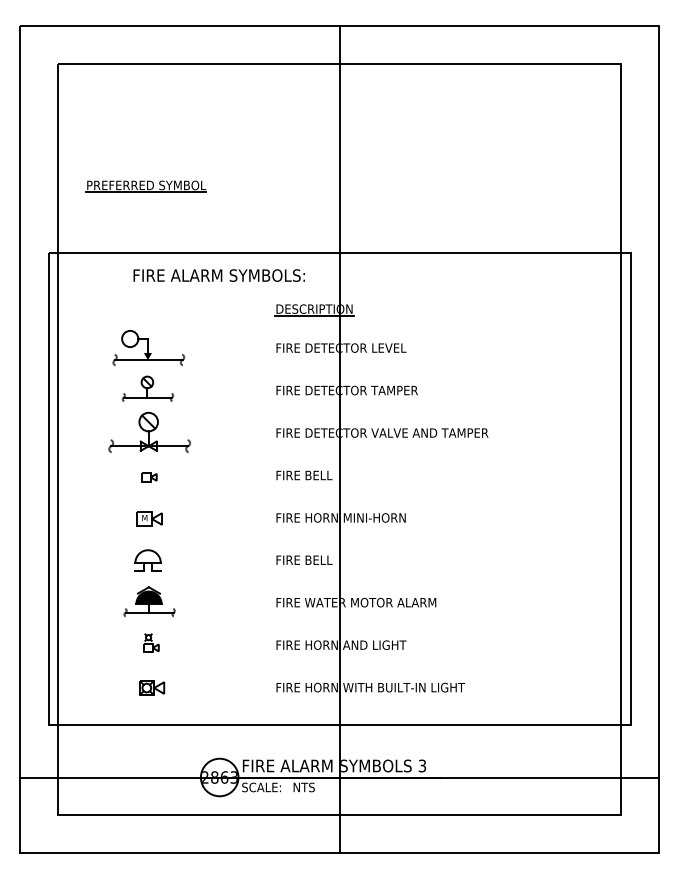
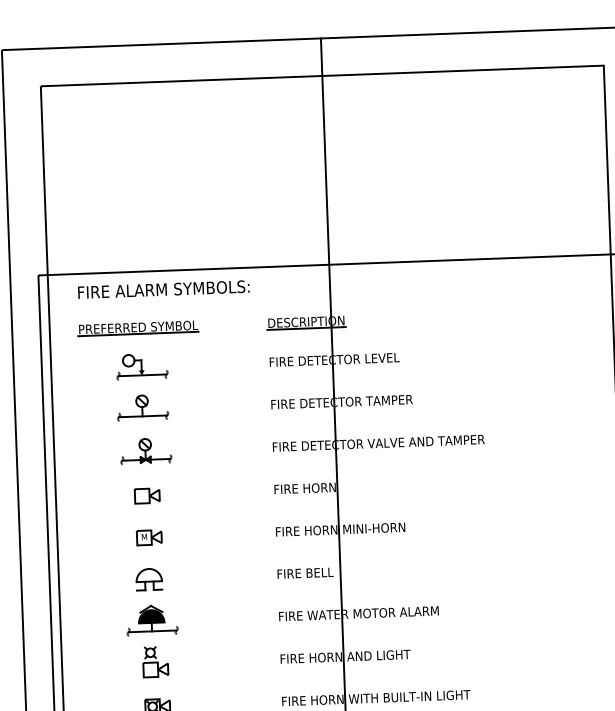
part: (145, 186) -> (137, 328), moved
text: (218, 275) -> (163, 289), moved
part: (148, 347) -> (141, 366), size x0.71
part: (149, 432) -> (145, 451), size x0.62
text: (321, 475) -> (319, 487), FIRE BELL -> FIRE HORN
part: (149, 477) -> (147, 496), size x1.67
part: (151, 642) -> (155, 661), size x1.67

